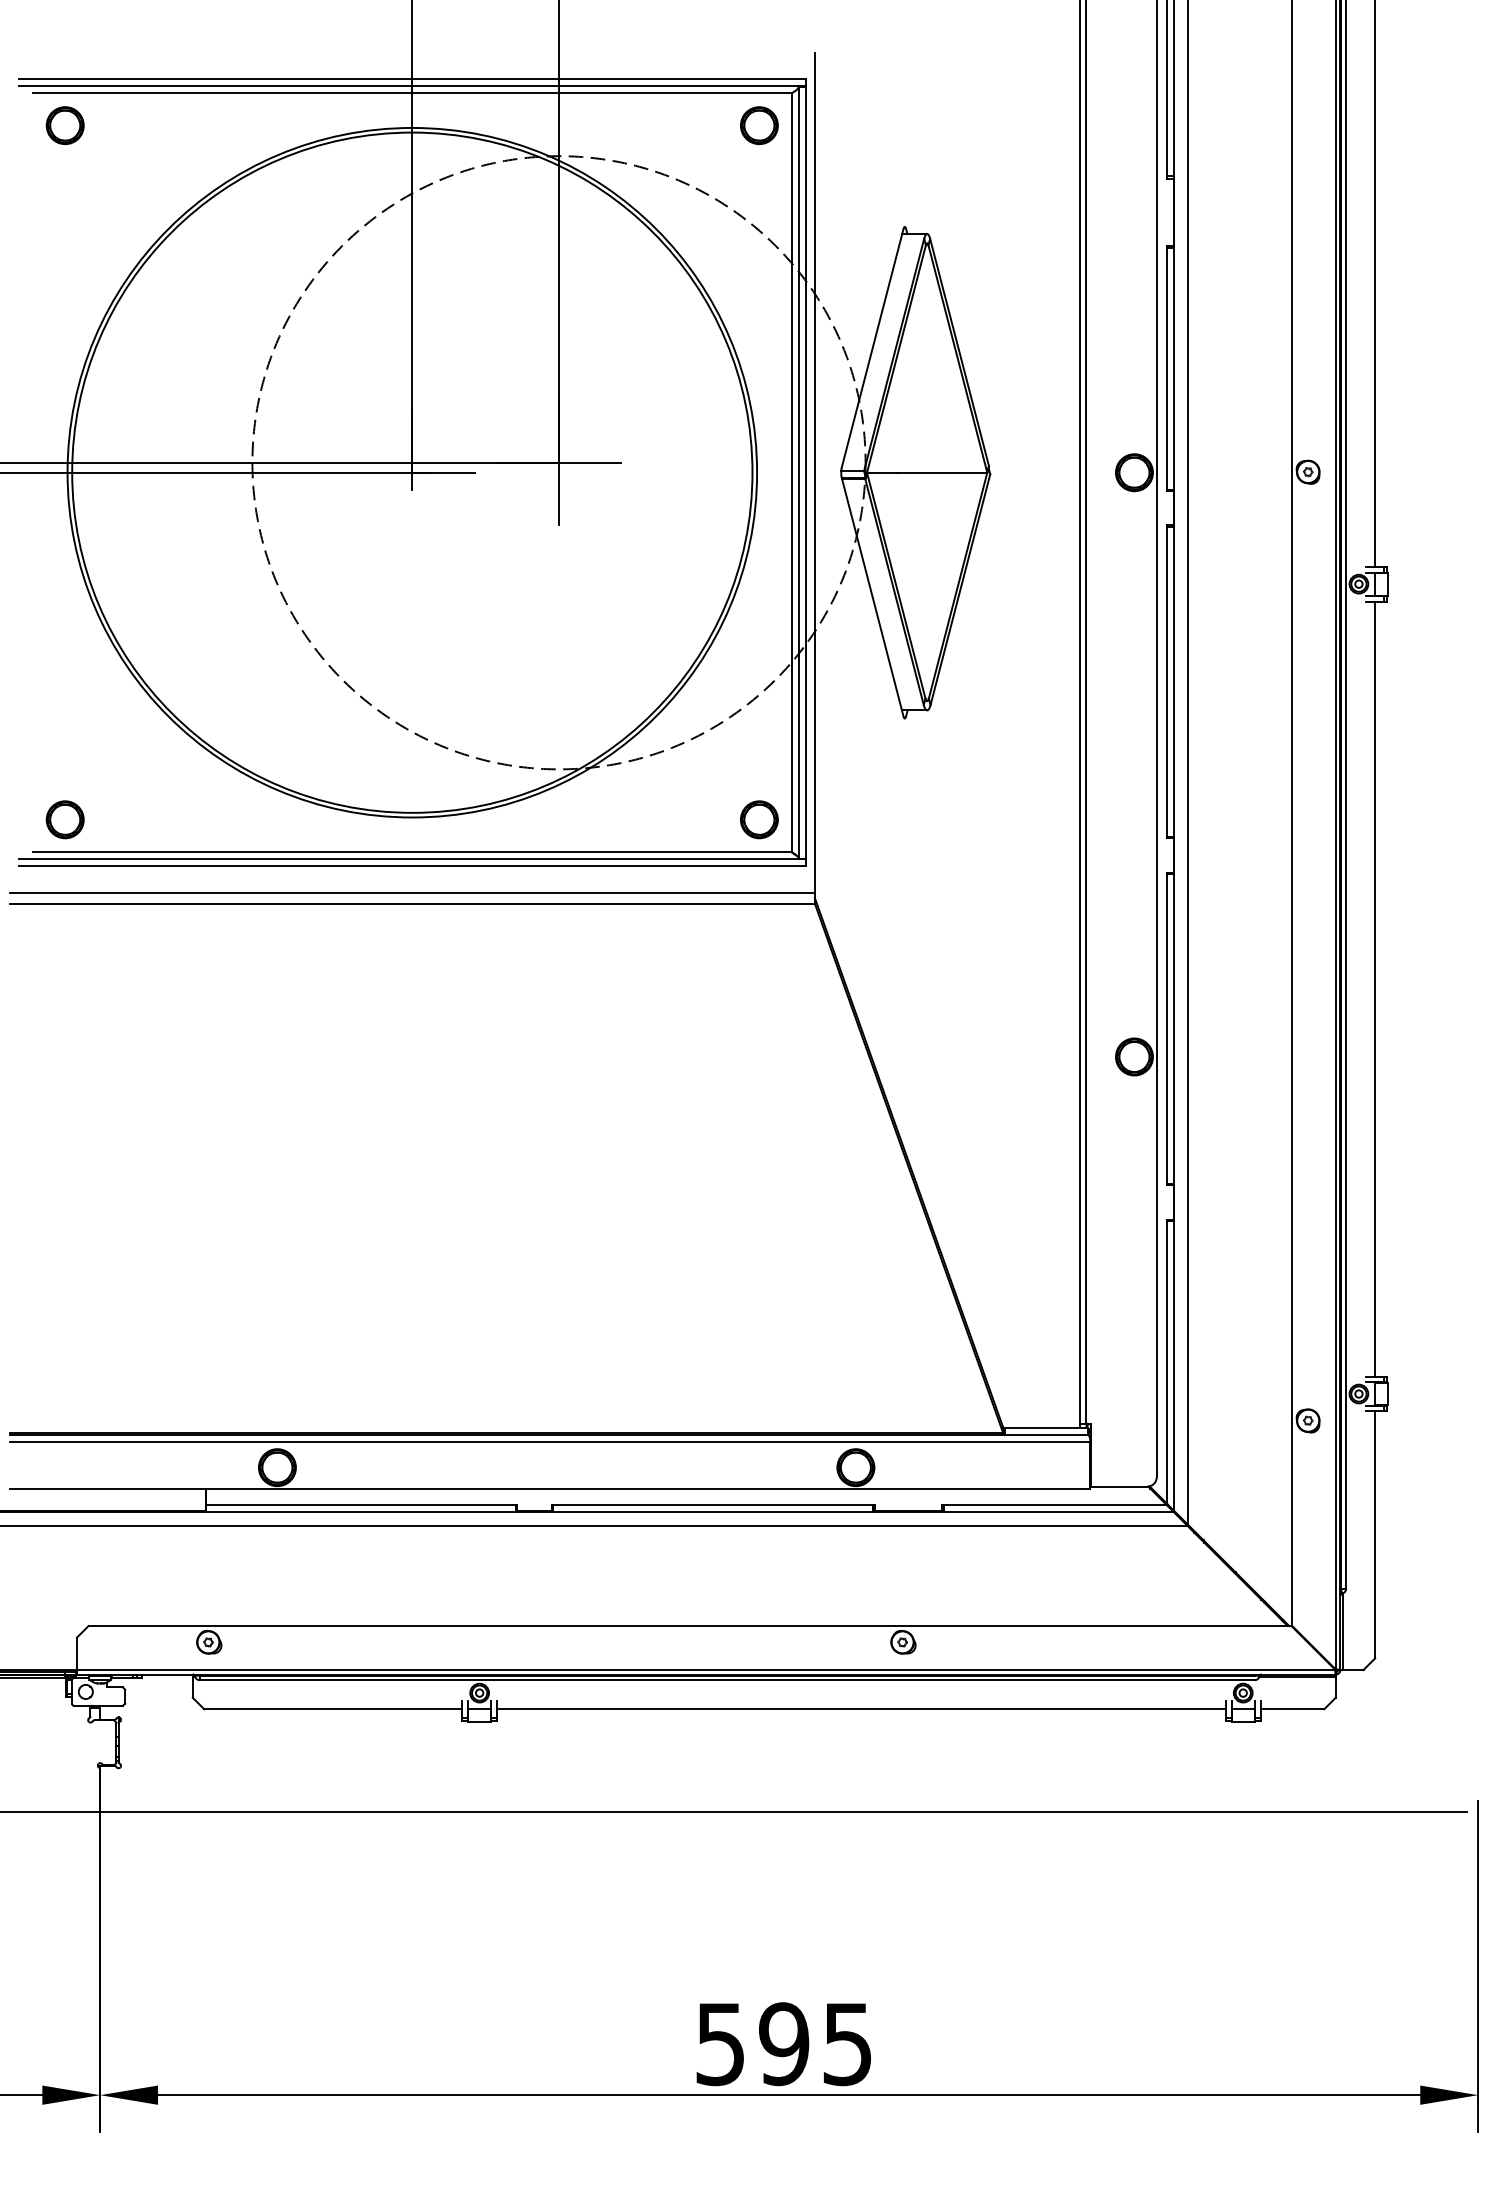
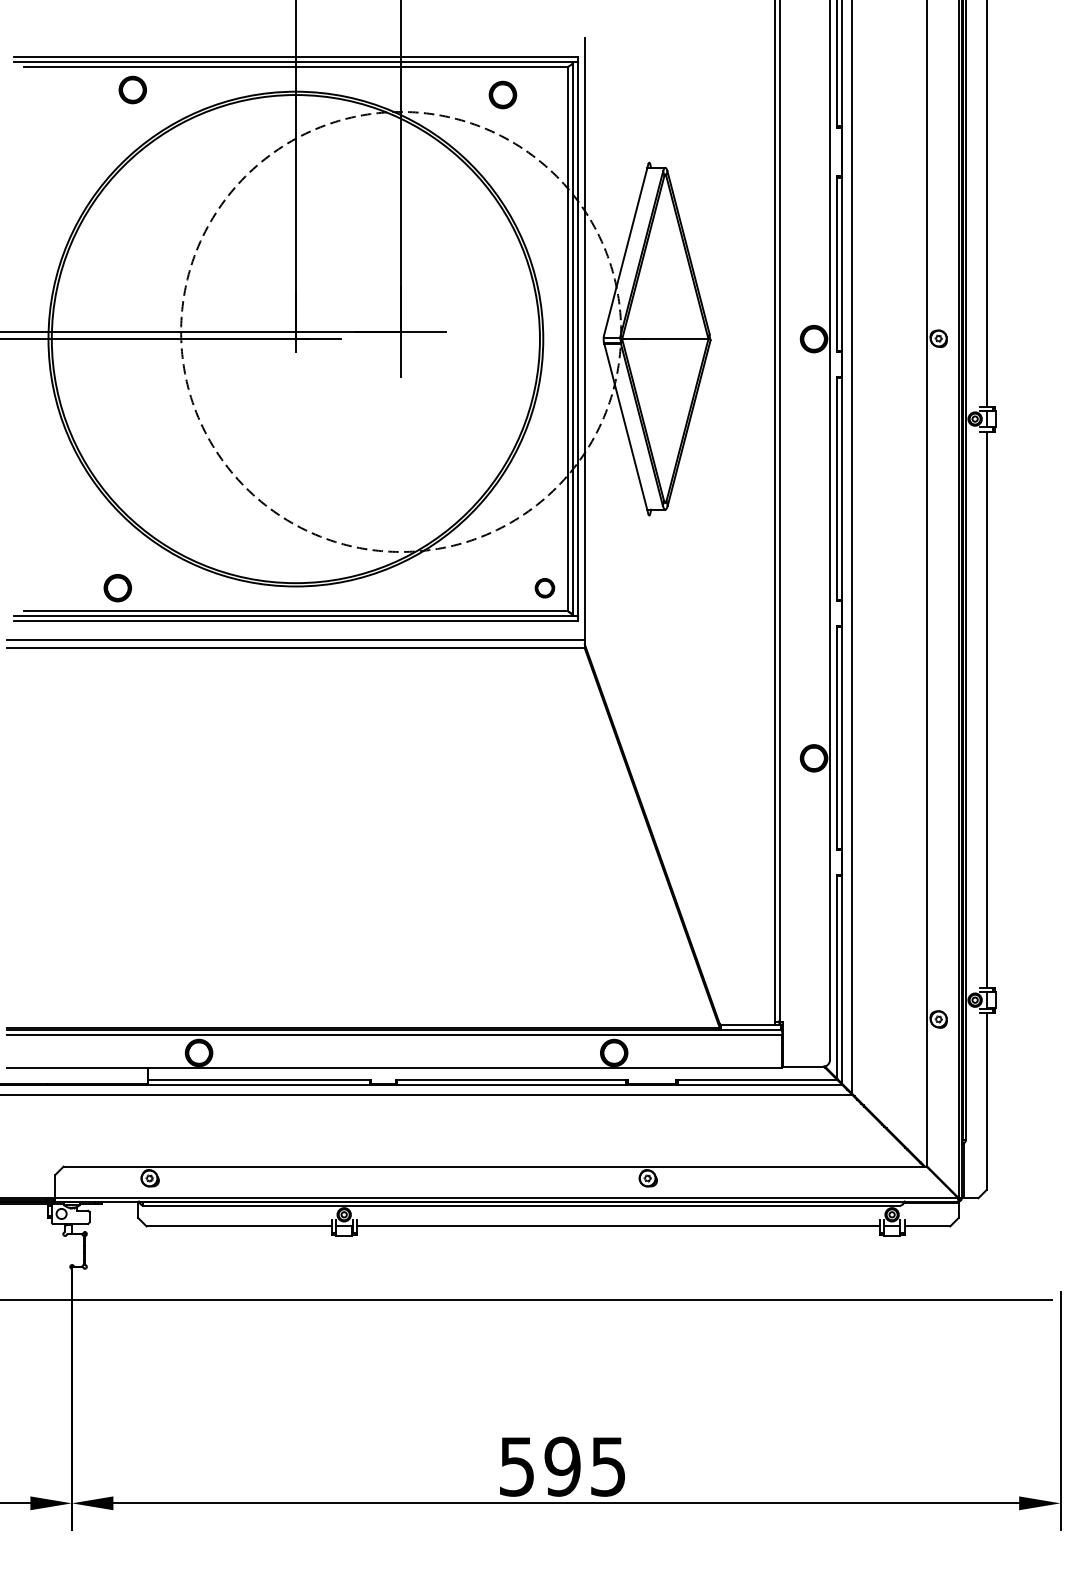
part: (64, 124) -> (132, 89), moved
part: (758, 124) -> (502, 94), moved
part: (64, 820) -> (117, 588), moved
part: (758, 820) -> (544, 588), size x0.7

